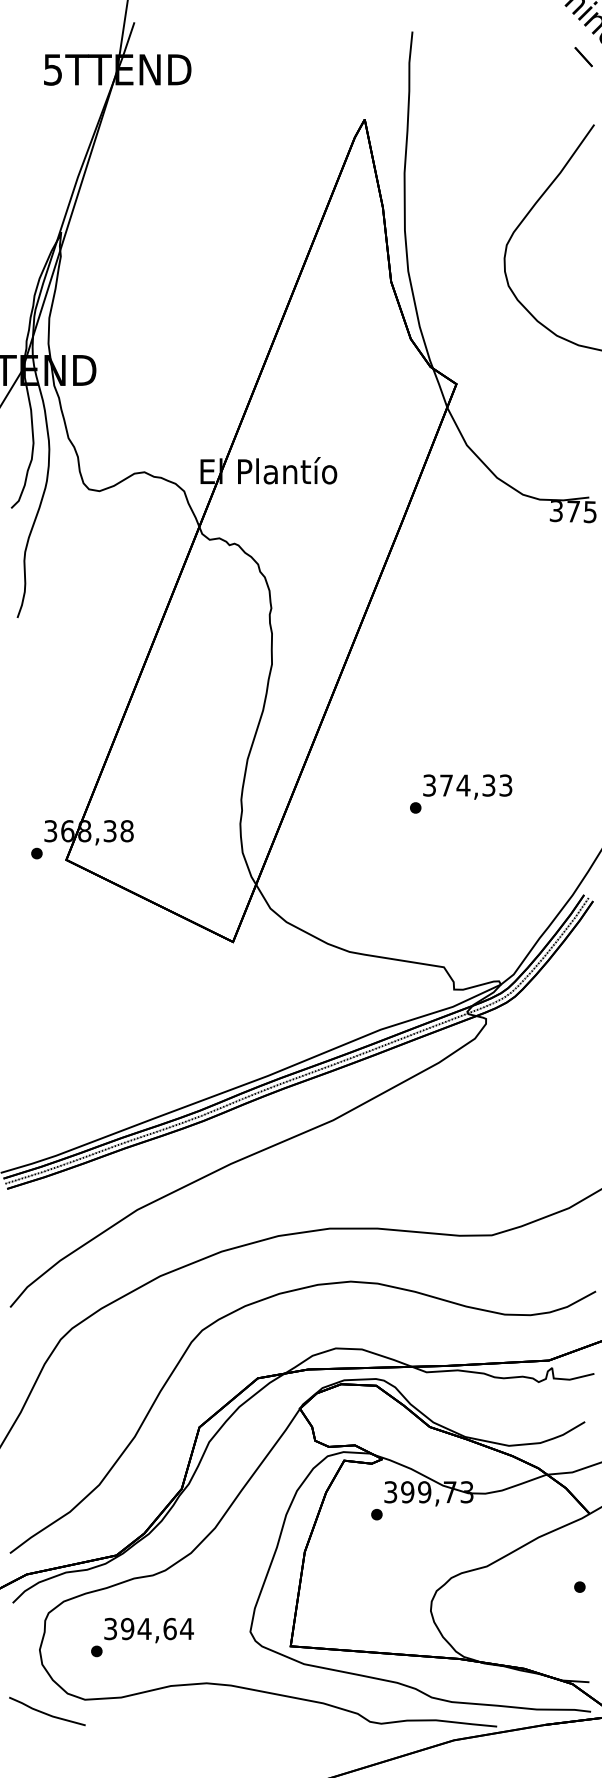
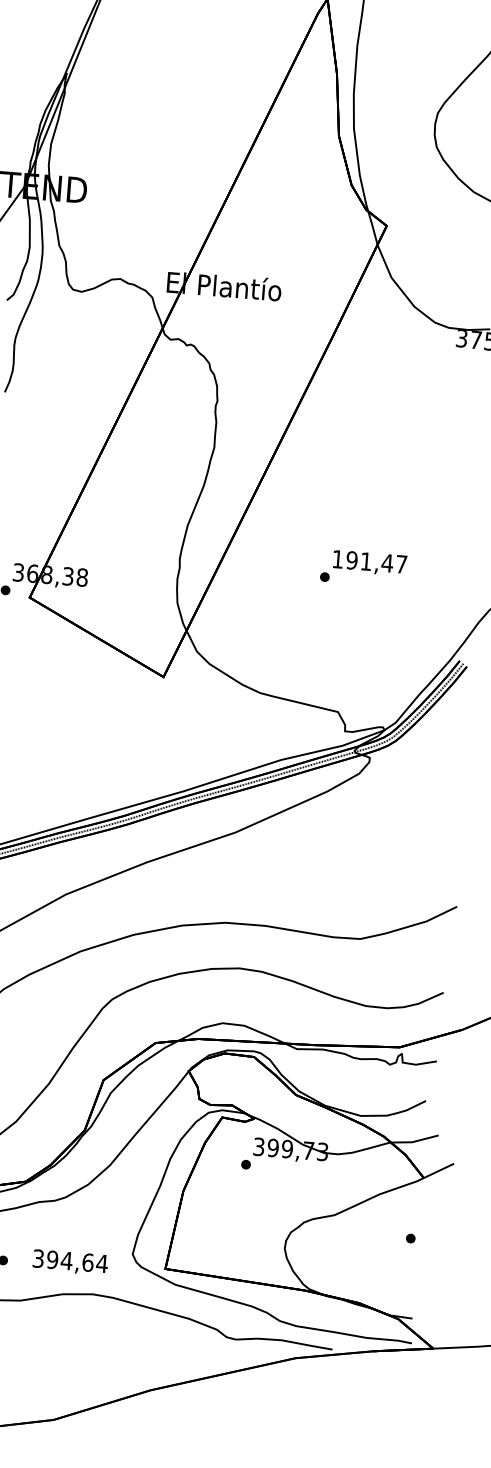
text: (467, 785) -> (369, 561), 374,33 -> 191,47
text: (148, 1630) -> (69, 1262), moved

